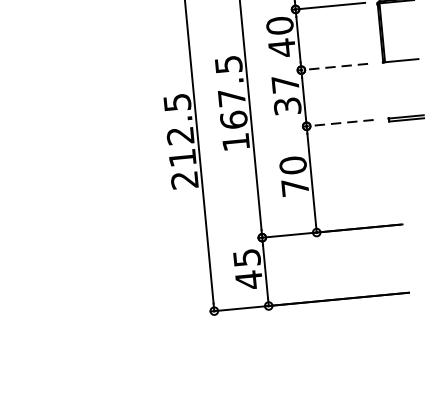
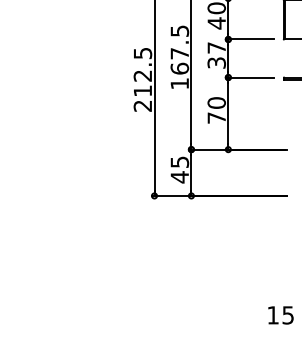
line: (332, 67) -> (249, 39), dashed -> solid
line: (337, 123) -> (249, 77), dashed -> solid

